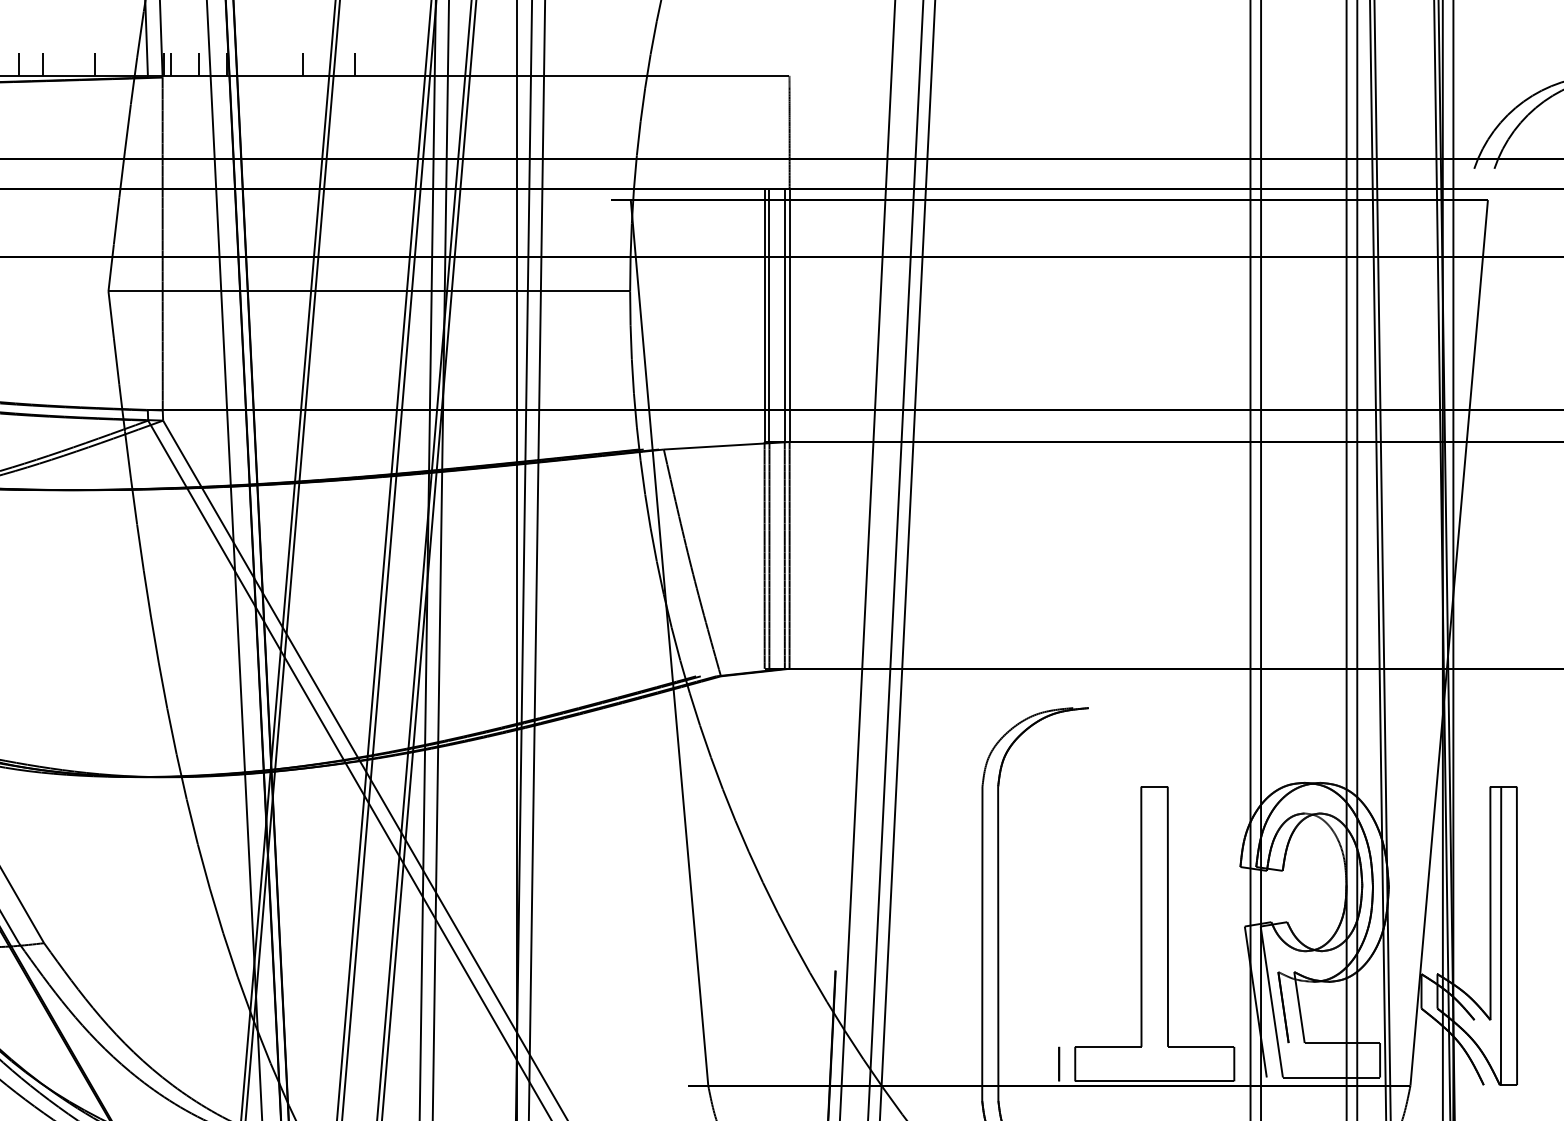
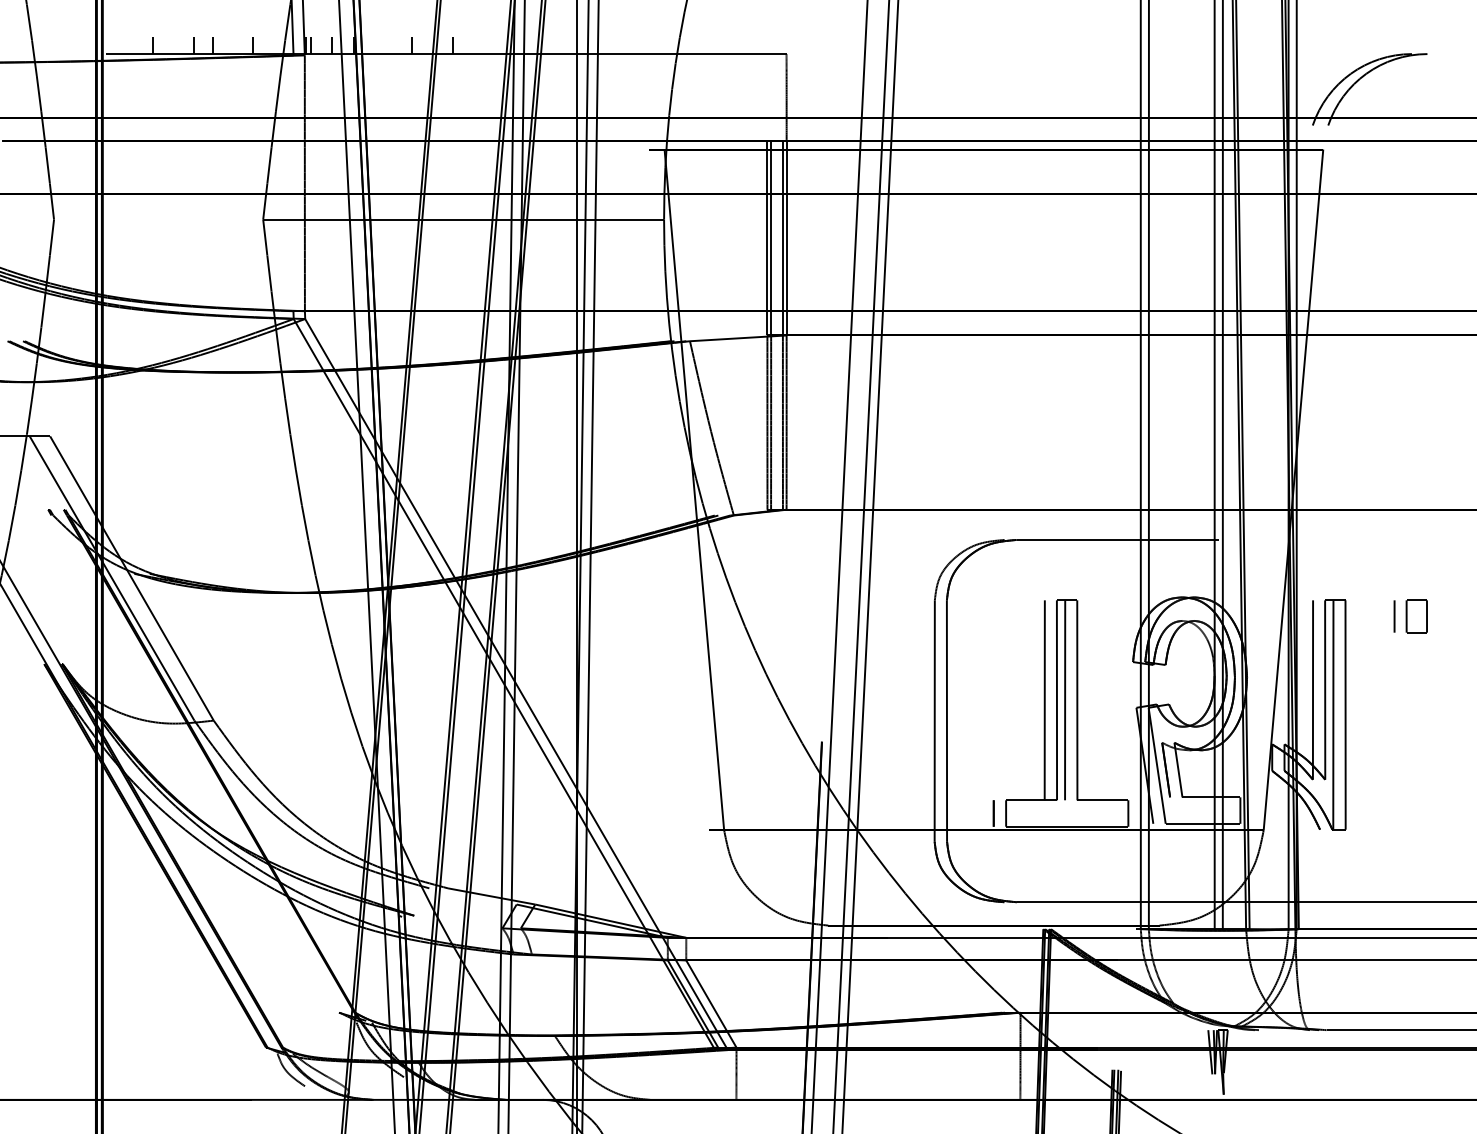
line: (1220, 707) -> (1117, 539), added
line: (1473, 902) -> (1312, 689), added
line: (1125, 917) -> (1044, 700), added
line: (1152, 917) -> (1065, 700), added

